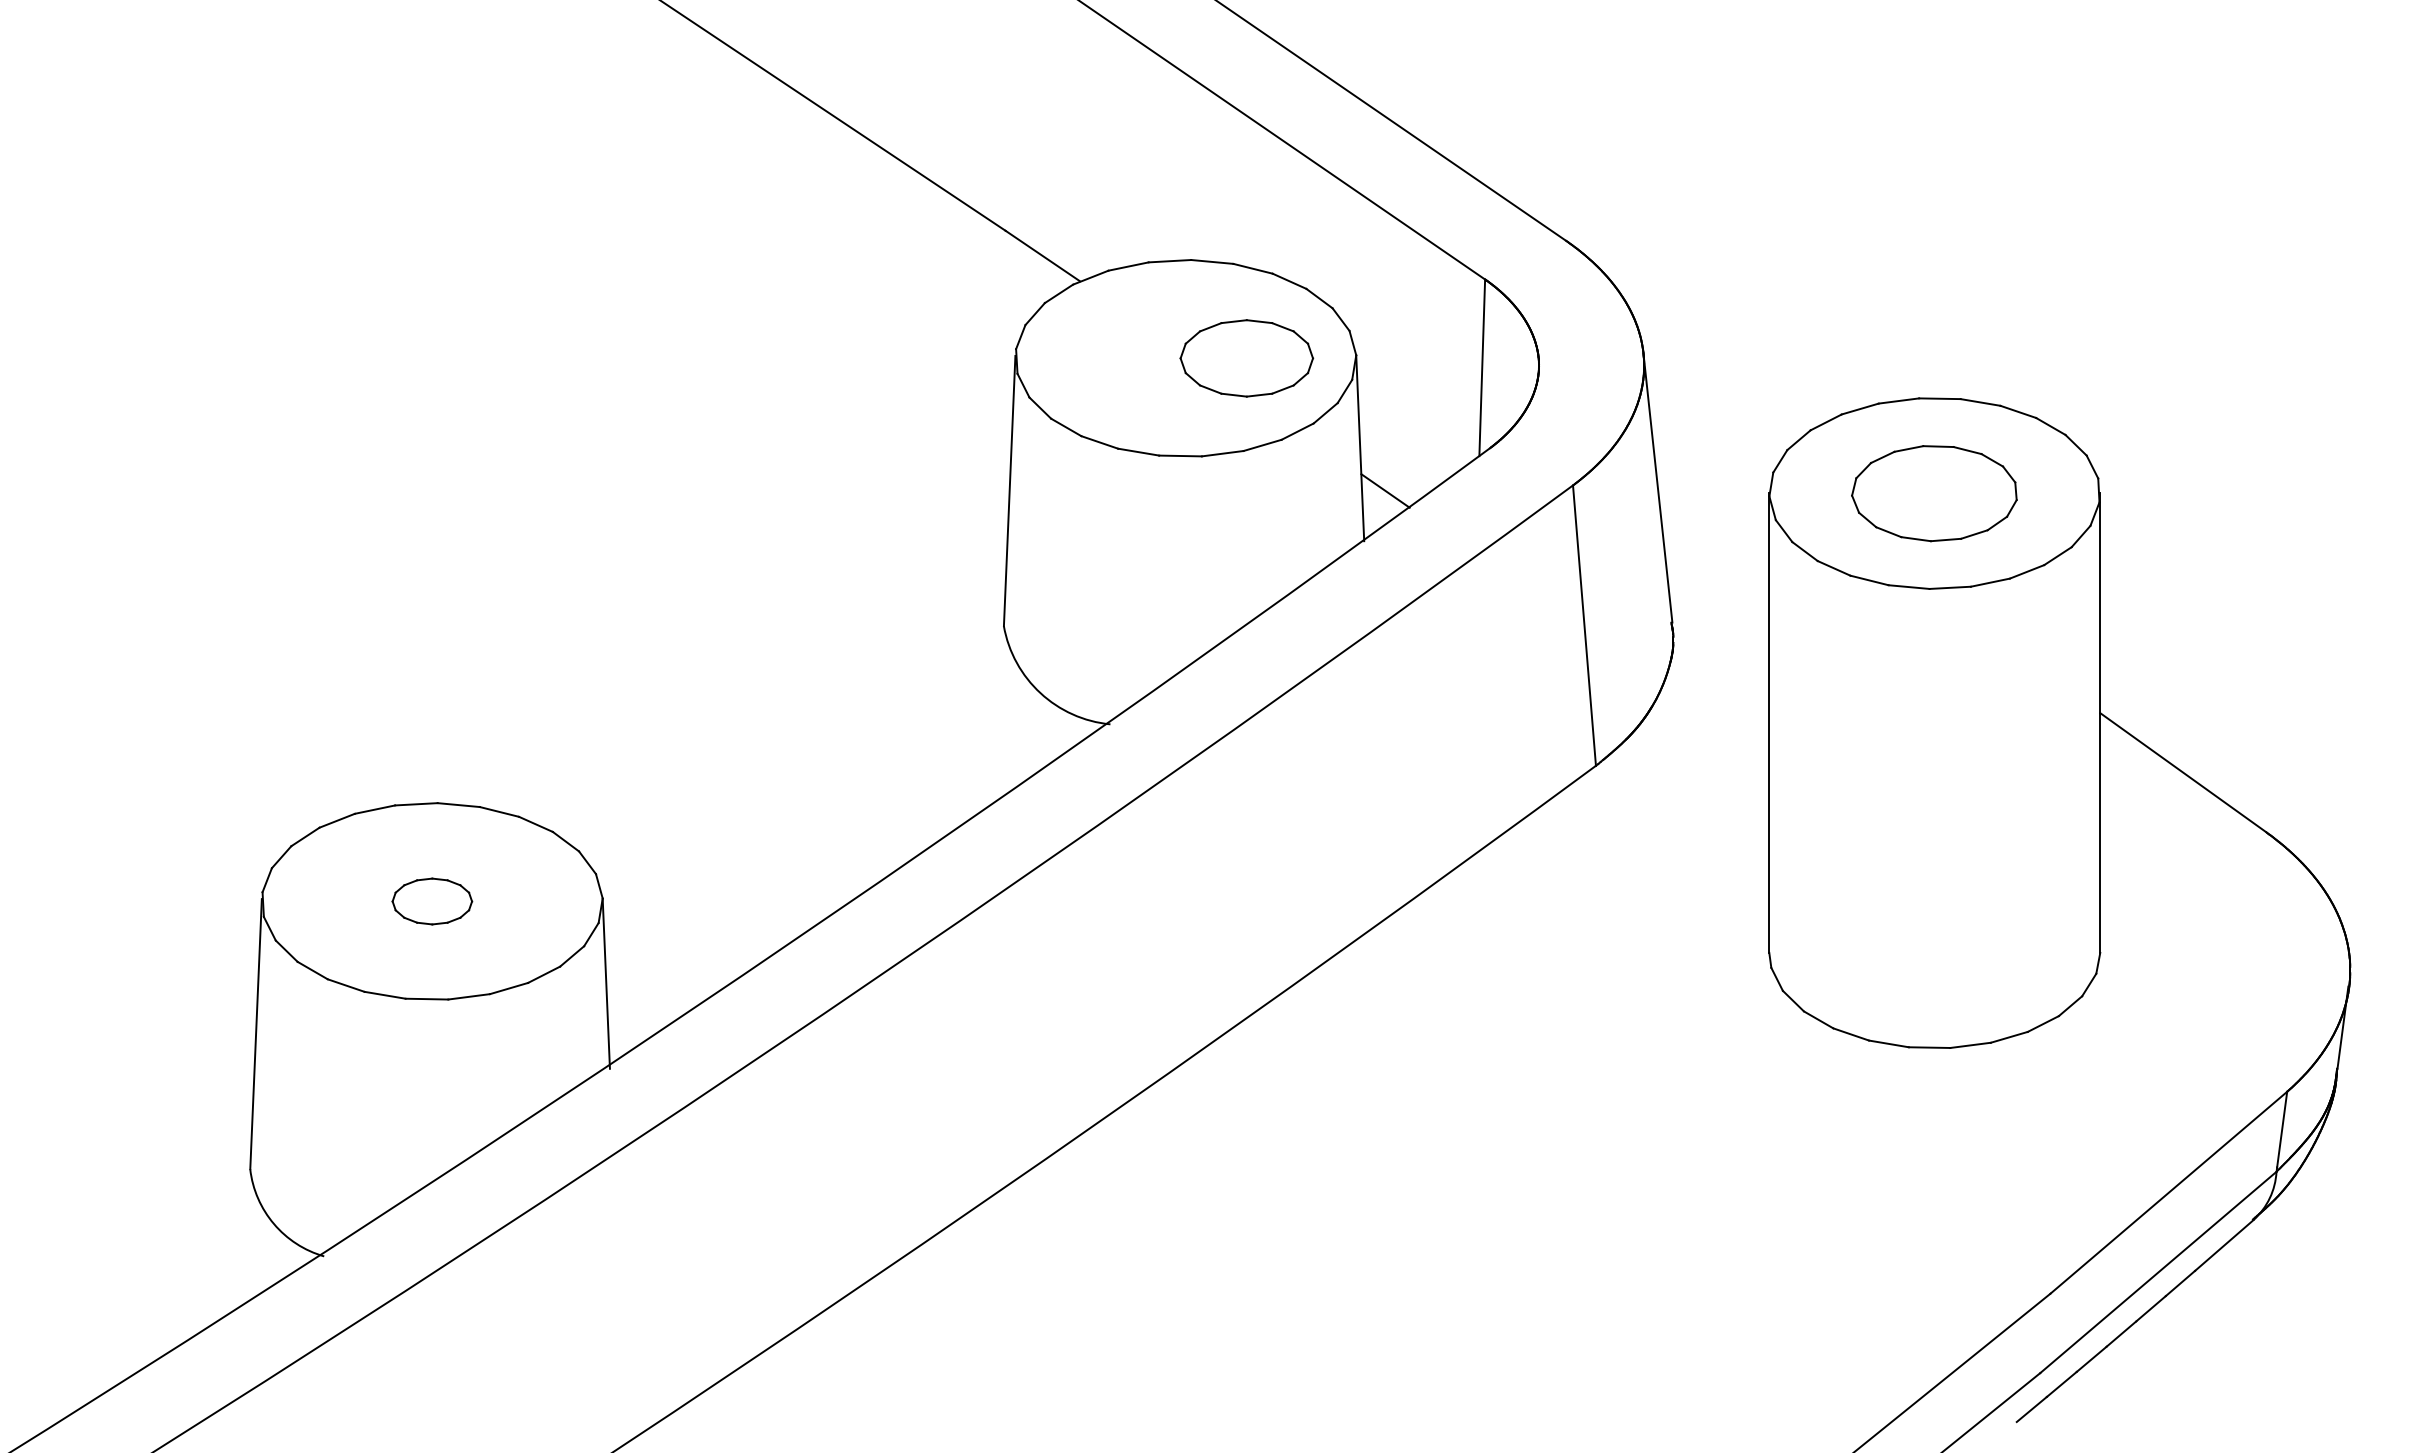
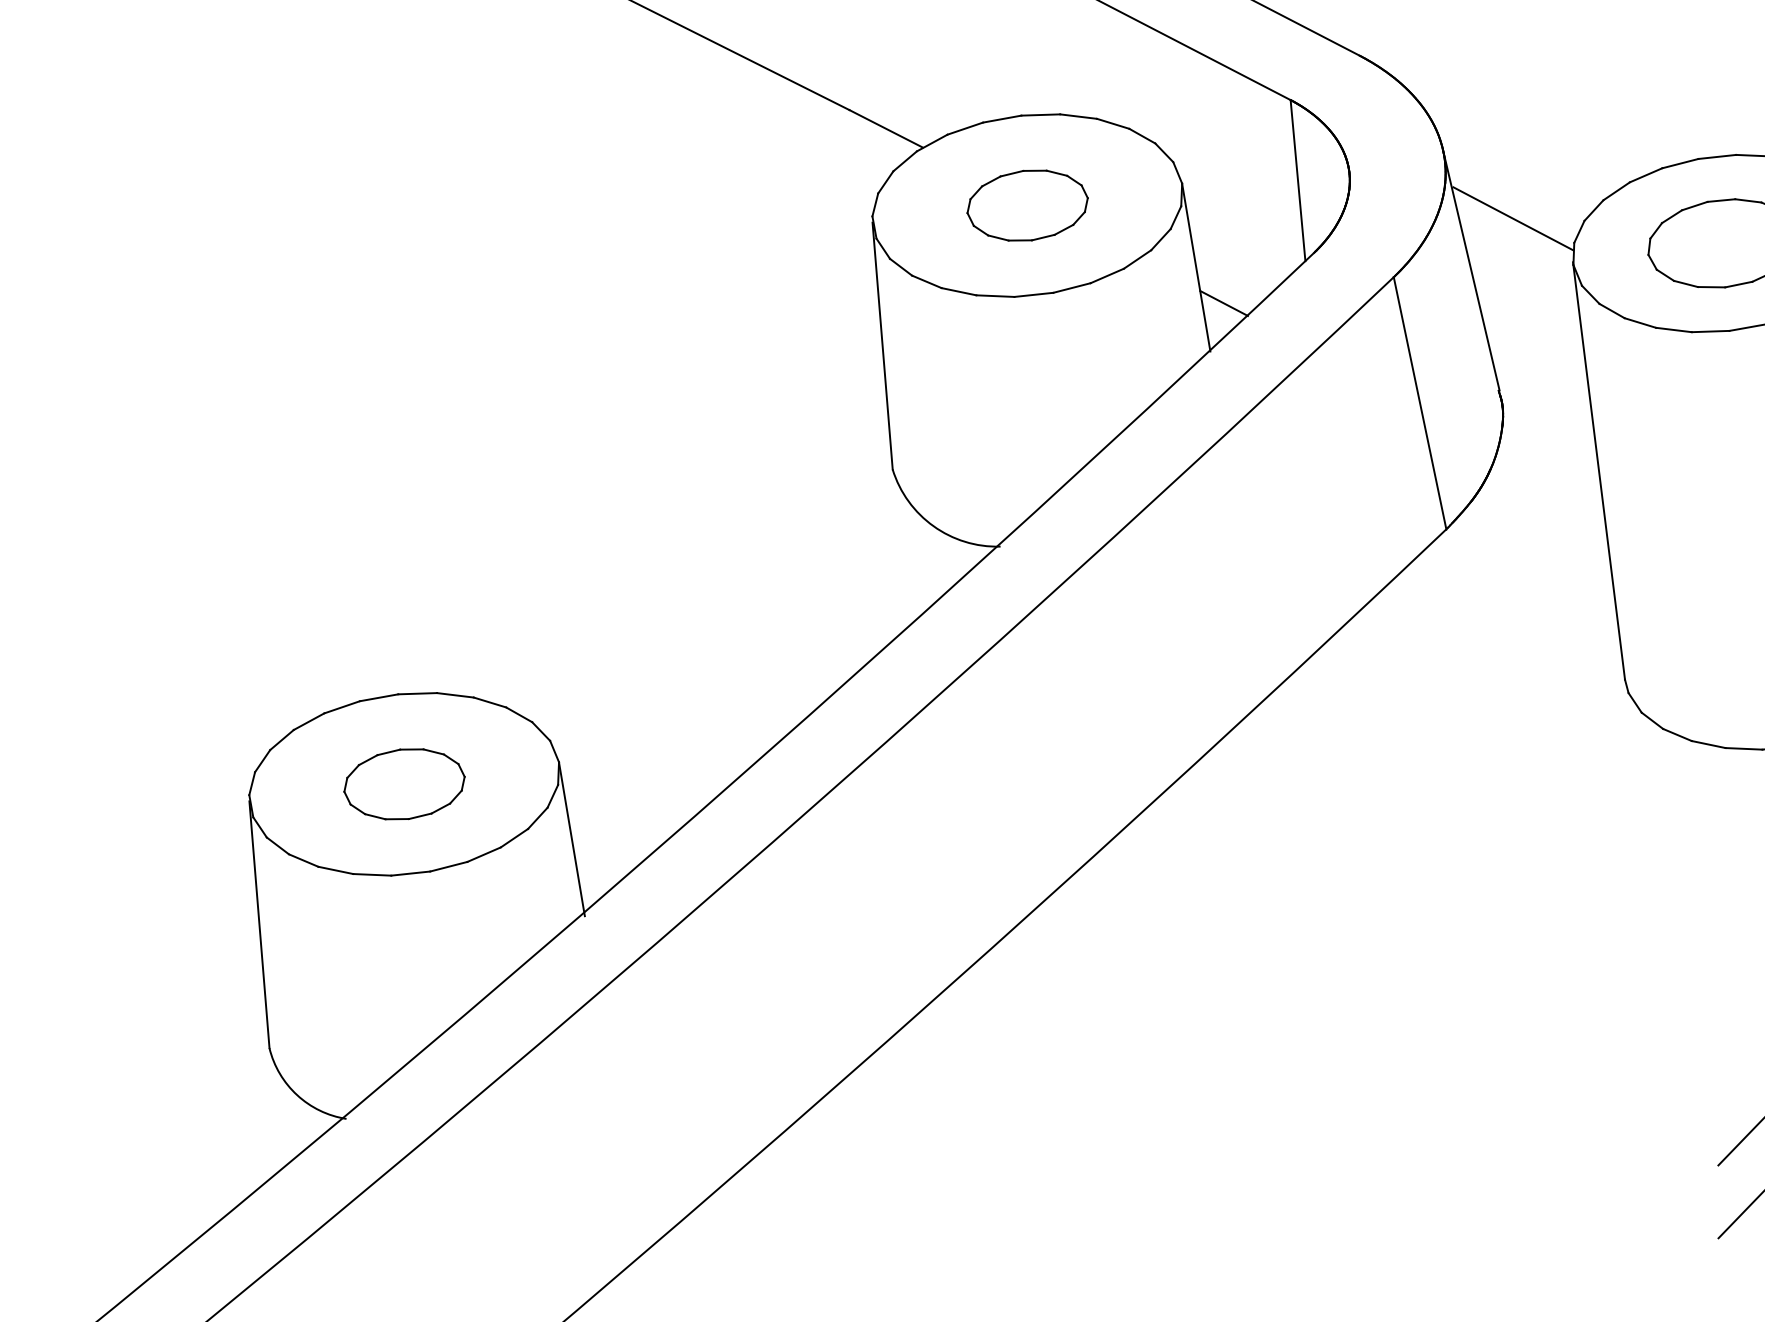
part: (1246, 358) -> (1027, 205), moved
line: (1709, 438) -> (1512, 219), added
part: (432, 901) -> (404, 784), size x1.67

